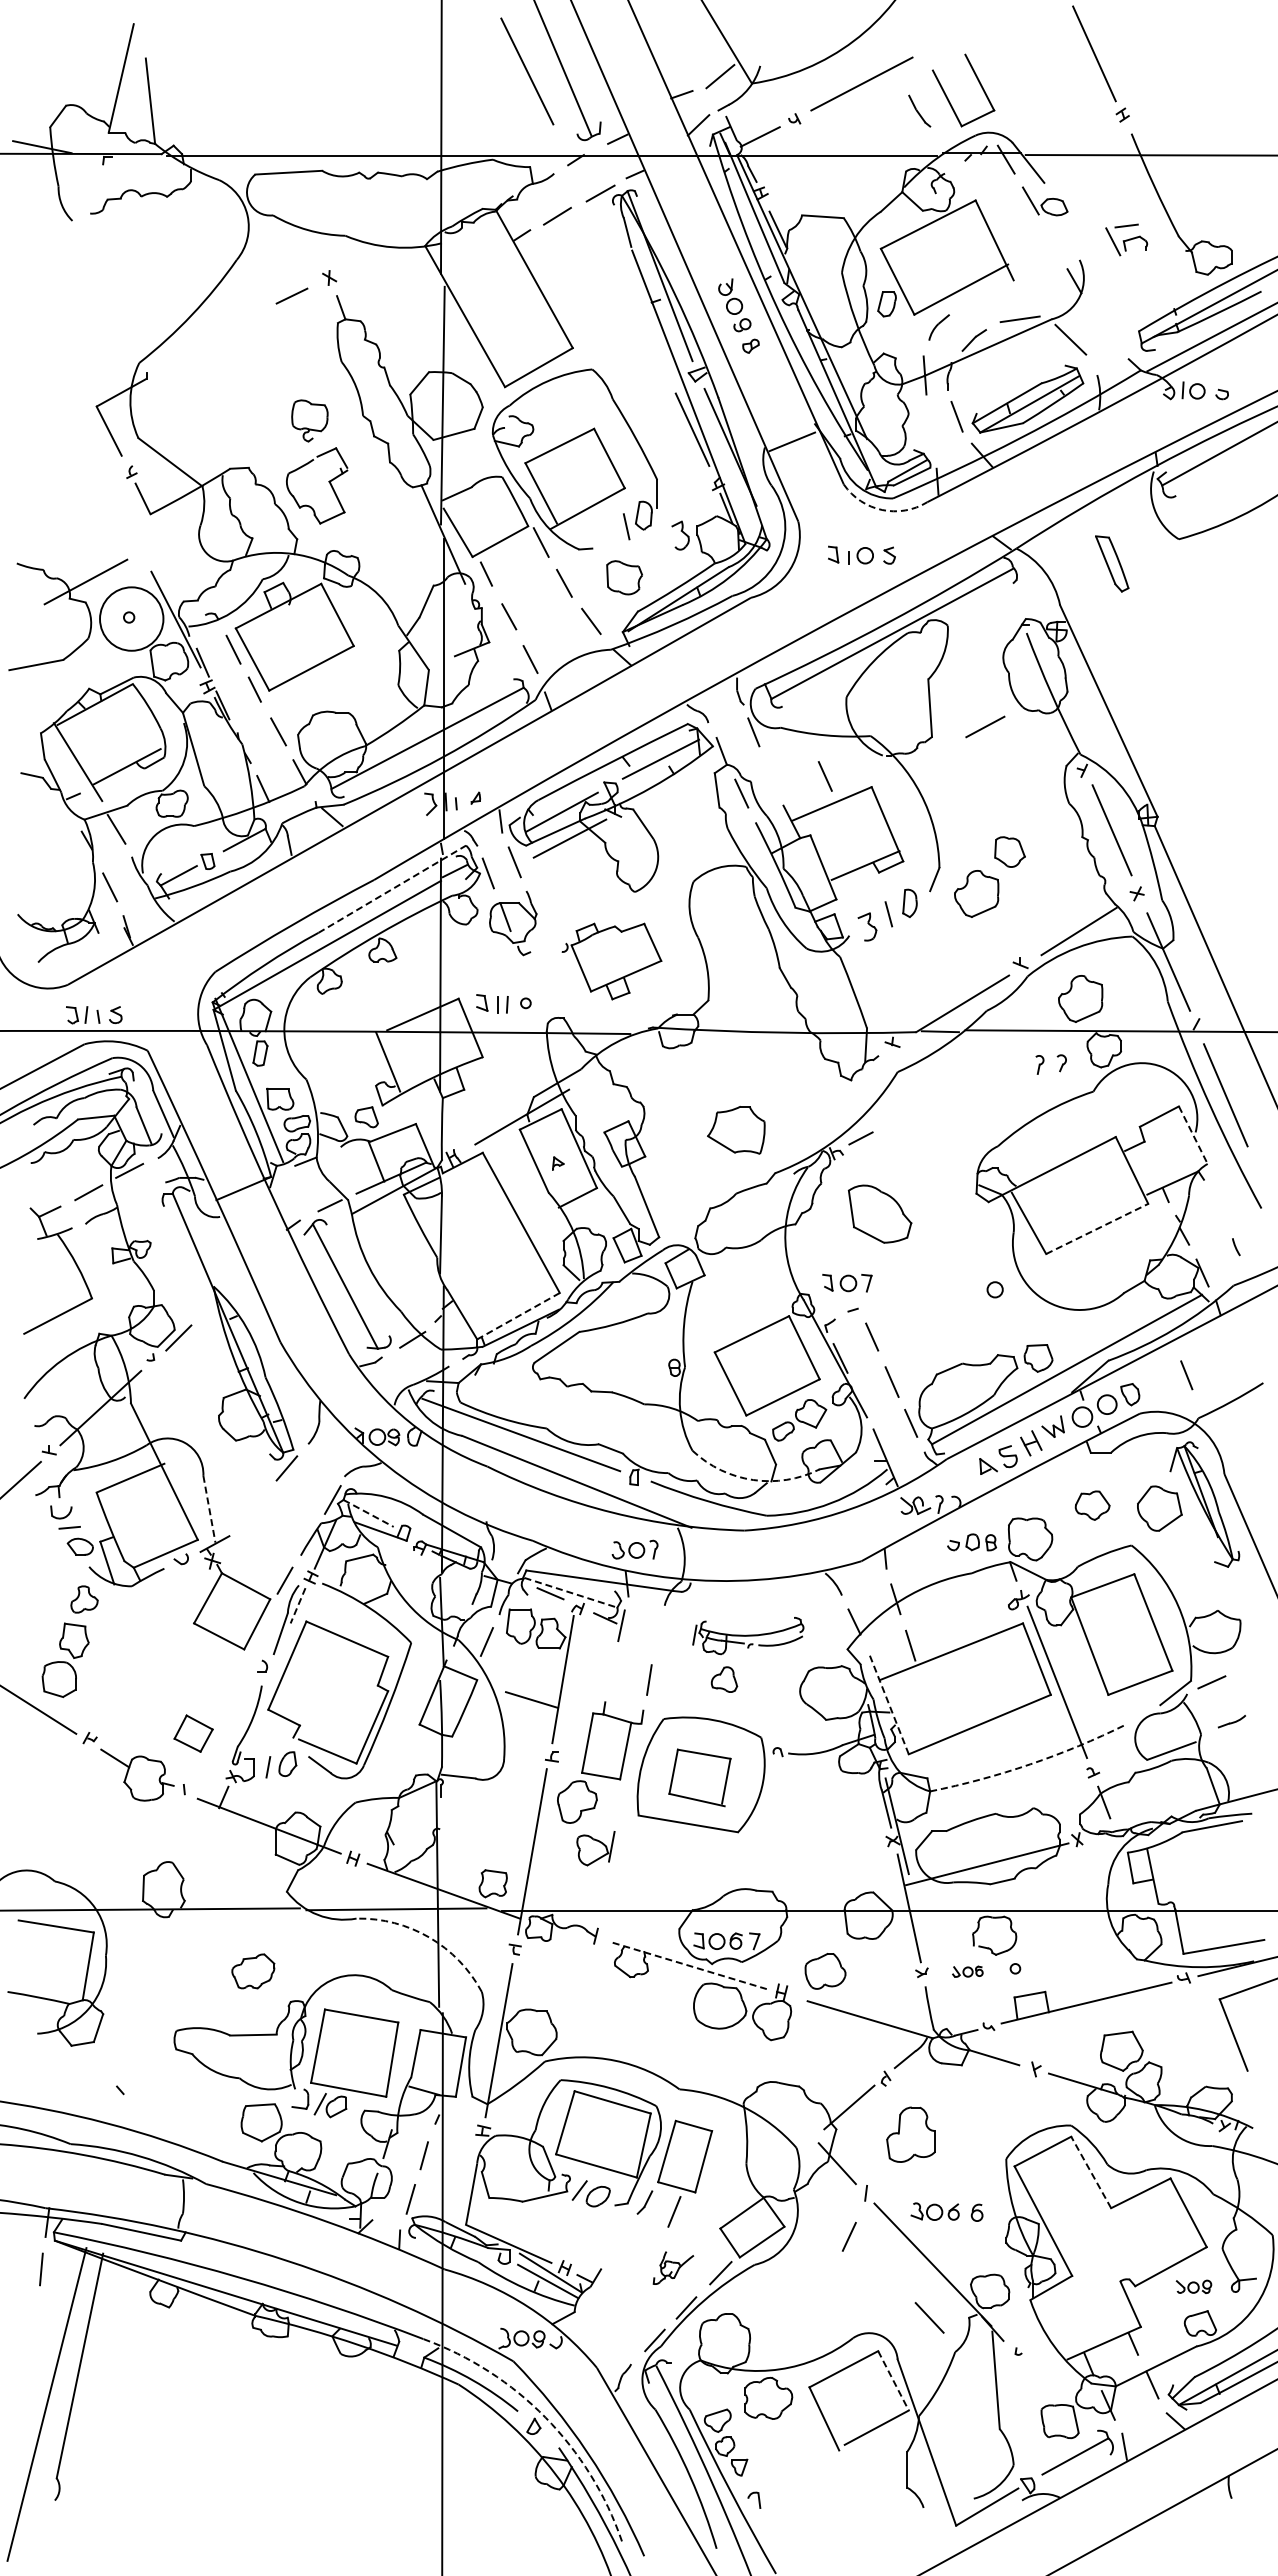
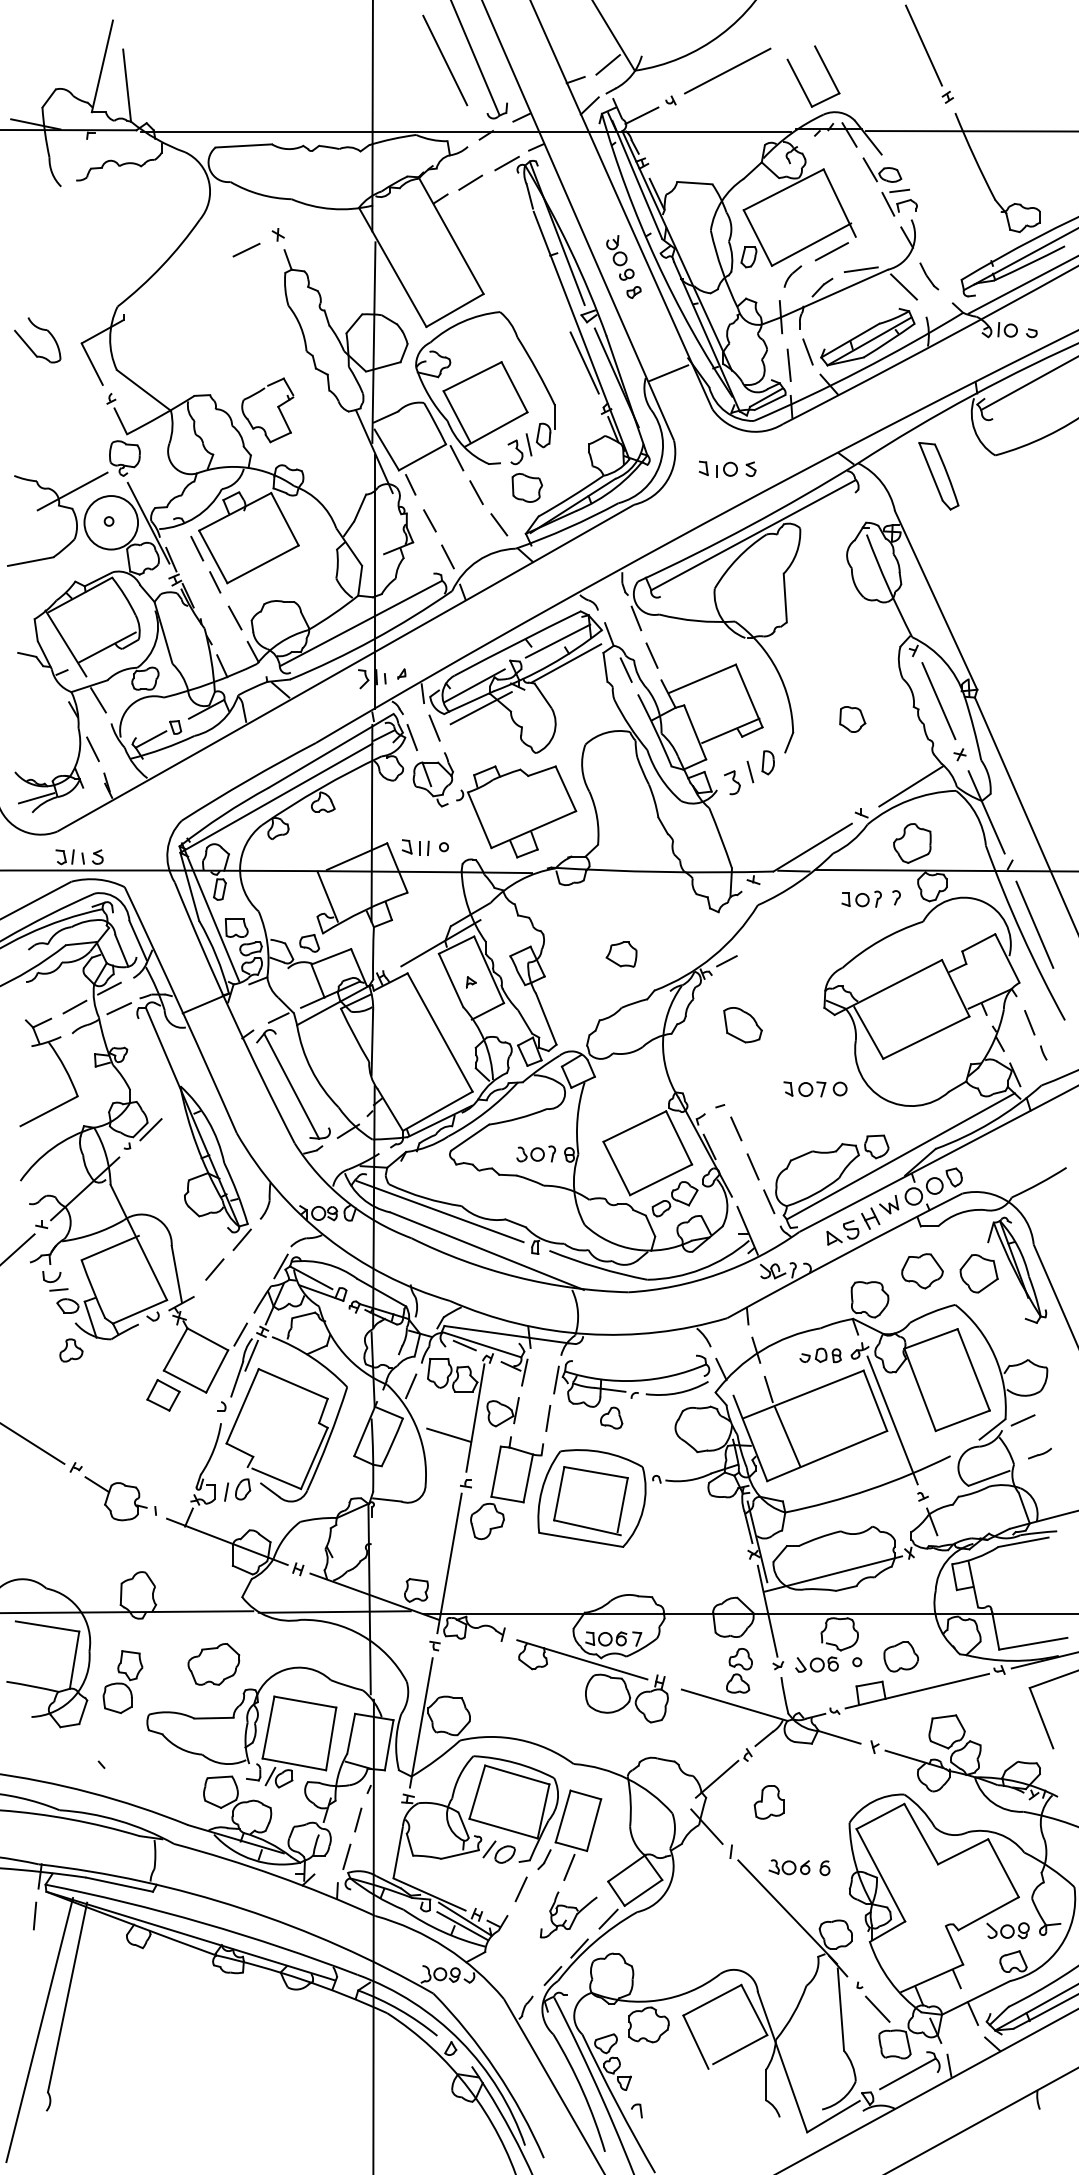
part: (919, 110) -> (929, 275), moved
part: (1126, 239) -> (899, 202), moved
part: (34, 409) -> (29, 345), added
part: (309, 420) -> (124, 458), moved
line: (934, 432) -> (788, 365), added
arc: (882, 510) -> (745, 431), dashed -> solid
part: (680, 535) -> (515, 452), moved
part: (1112, 563) -> (939, 475), size x1.43
line: (985, 726) -> (832, 251), moved
line: (824, 776) -> (651, 655), moved
line: (670, 785) -> (566, 663), added
line: (392, 889) -> (331, 751), dashed -> solid
part: (976, 893) -> (824, 754), removed
line: (43, 945) -> (36, 798), added
part: (611, 961) -> (516, 811), size x1.43
part: (1012, 1065) -> (854, 899), added
part: (735, 1130) -> (620, 954), size x0.62
line: (1193, 1135) -> (1007, 958), dashed -> solid
line: (141, 1194) -> (119, 1008), added
part: (879, 1213) -> (742, 1024), size x0.71
line: (1097, 1228) -> (926, 1037), dashed -> solid
part: (847, 1283) -> (805, 1089), moved
line: (518, 1316) -> (437, 1111), dashed -> solid
line: (1186, 1375) -> (1029, 1022), moved
arc: (753, 1480) -> (636, 1250), dashed -> solid
line: (254, 1503) -> (214, 1269), added
part: (1092, 1505) -> (922, 1271), size x1.43
line: (209, 1509) -> (176, 1274), dashed -> solid
line: (369, 1513) -> (311, 1277), dashed -> solid
part: (972, 1542) -> (821, 1355), moved
part: (634, 1549) -> (535, 1153), moved
line: (570, 1592) -> (481, 1344), dashed -> solid
line: (297, 1606) -> (251, 1356), dashed -> solid
part: (748, 1635) -> (631, 1380), size x1.67
part: (65, 1659) -> (122, 1681), moved
line: (932, 1701) -> (787, 1436), added
line: (888, 1703) -> (750, 1438), dashed -> solid
part: (193, 1733) -> (163, 1395), moved
arc: (1030, 1764) -> (870, 1489), dashed -> solid
part: (699, 1777) -> (590, 1500), size x1.43
part: (595, 1848) -> (502, 1412), moved
arc: (429, 1937) -> (362, 1635), dashed -> solid
line: (690, 1966) -> (582, 1660), dashed -> solid
part: (253, 1971) -> (214, 1664), size x1.43
part: (825, 1971) -> (901, 1656), moved
part: (967, 1971) -> (816, 1664), size x1.67
part: (875, 1978) -> (739, 1670), added
part: (910, 2134) -> (768, 1802), size x0.71
line: (1091, 2172) -> (921, 1834), dashed -> solid
line: (848, 2236) -> (520, 1889), moved
part: (673, 2267) -> (568, 1914), size x1.67
part: (1193, 2286) -> (1007, 1930), size x1.43
line: (929, 2317) -> (877, 2008), moved
line: (893, 2381) -> (754, 2010), dashed -> solid
arc: (545, 2417) -> (460, 2041), dashed -> solid

